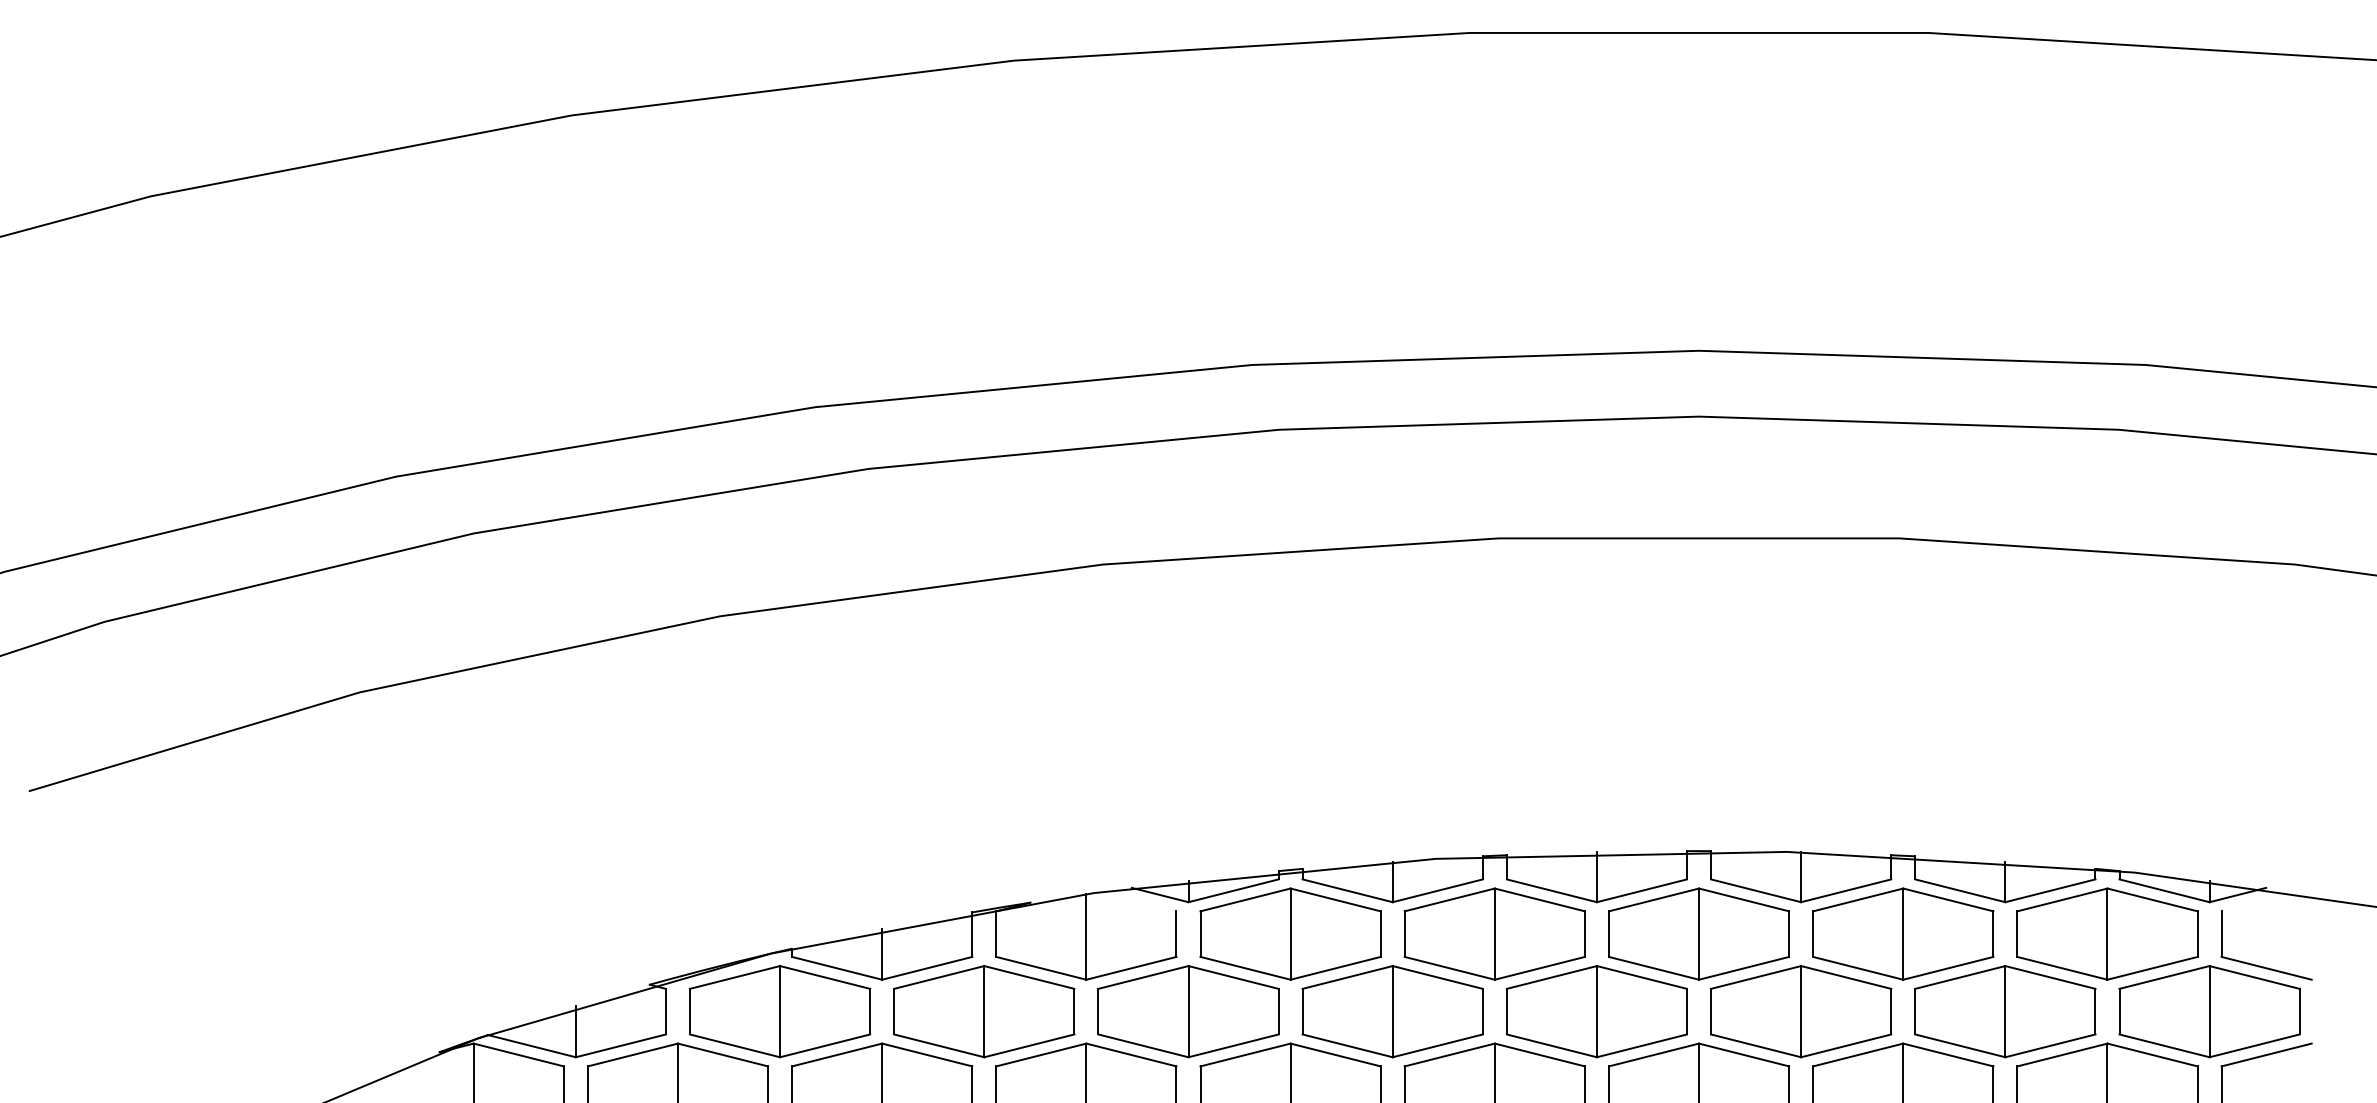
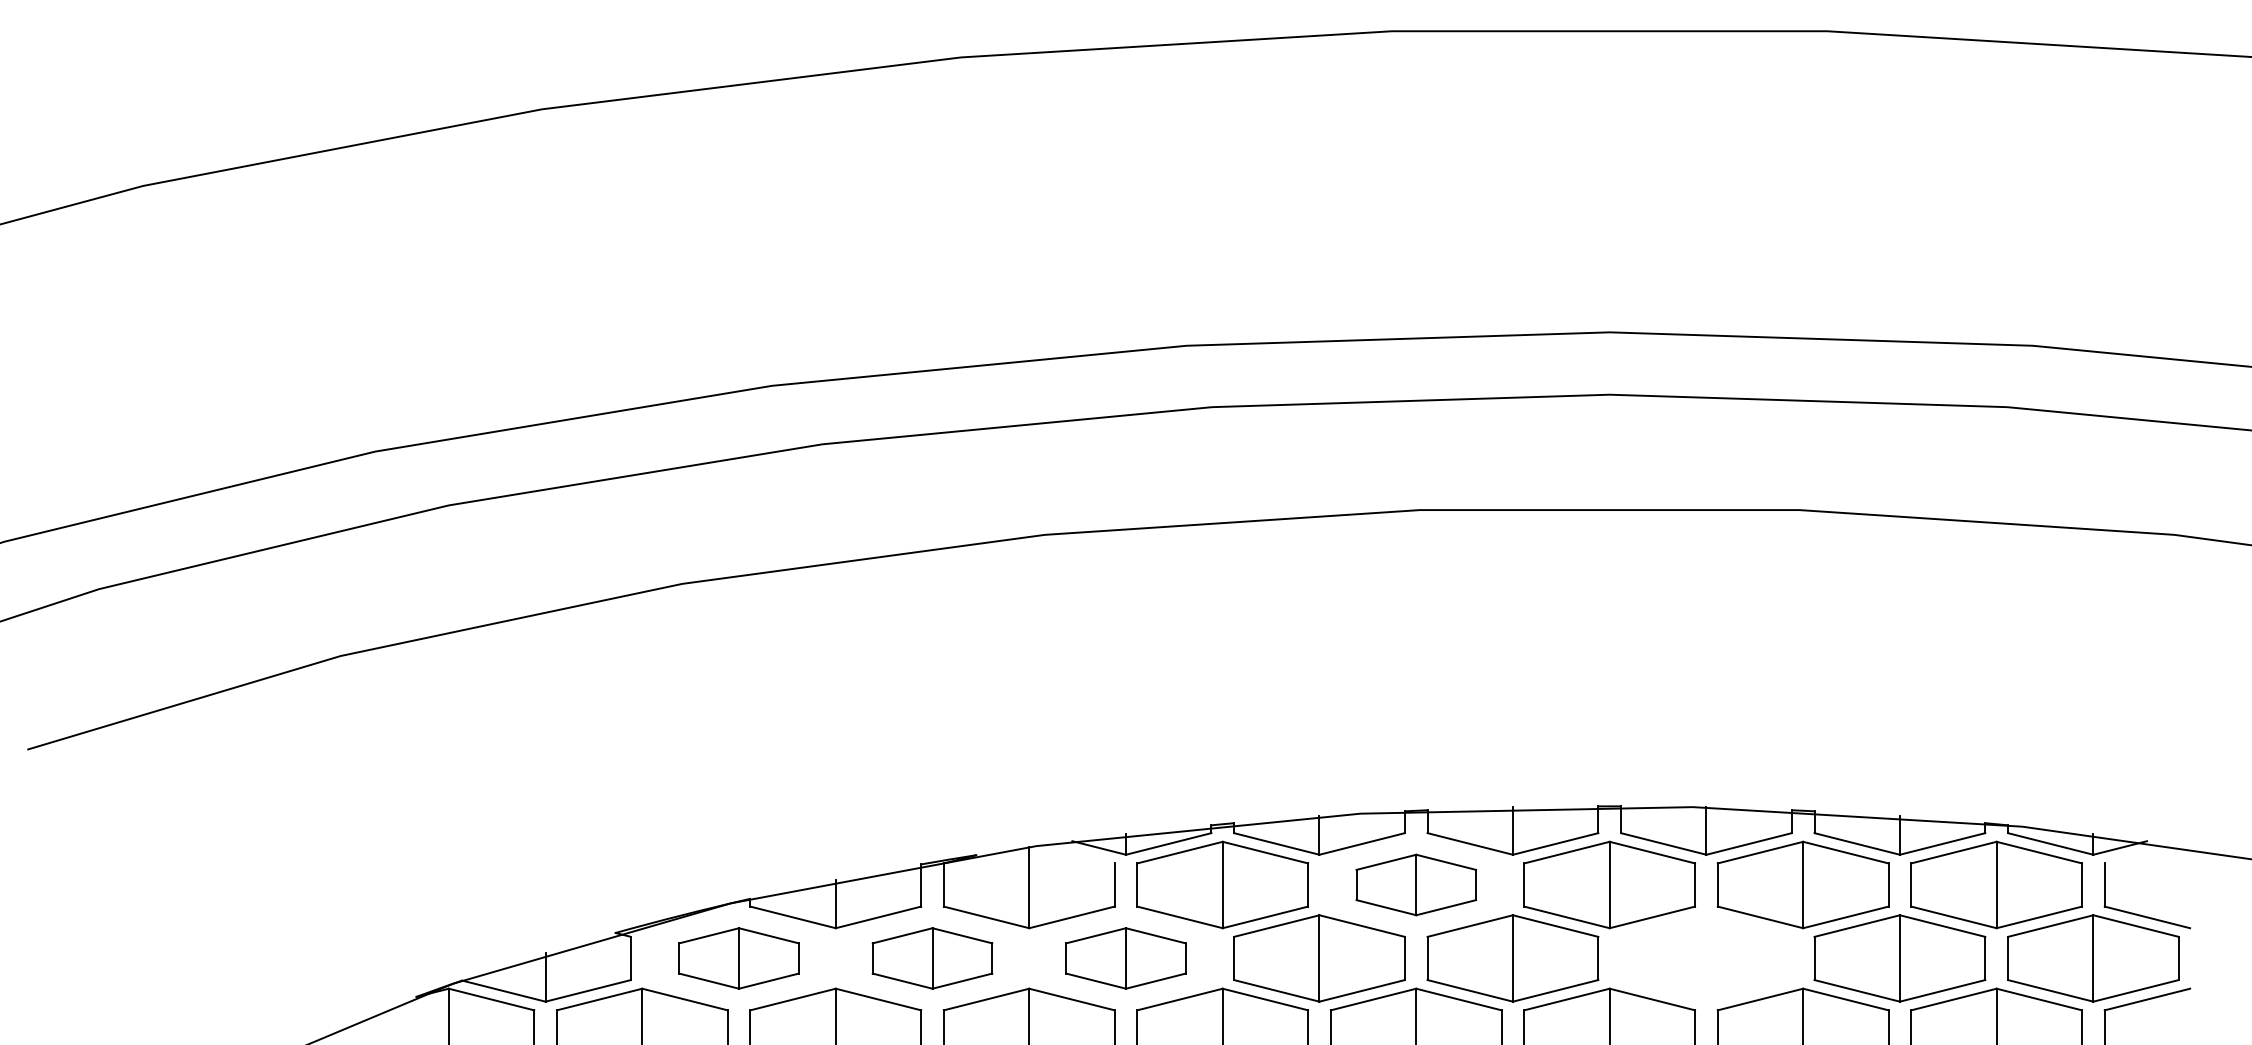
part: (1495, 933) -> (1416, 884), size x0.7
part: (779, 1011) -> (738, 958), size x0.7
part: (984, 1011) -> (932, 958), size x0.7
part: (1187, 1011) -> (1125, 958), size x0.7
part: (1801, 1011) -> (1706, 958), removed

